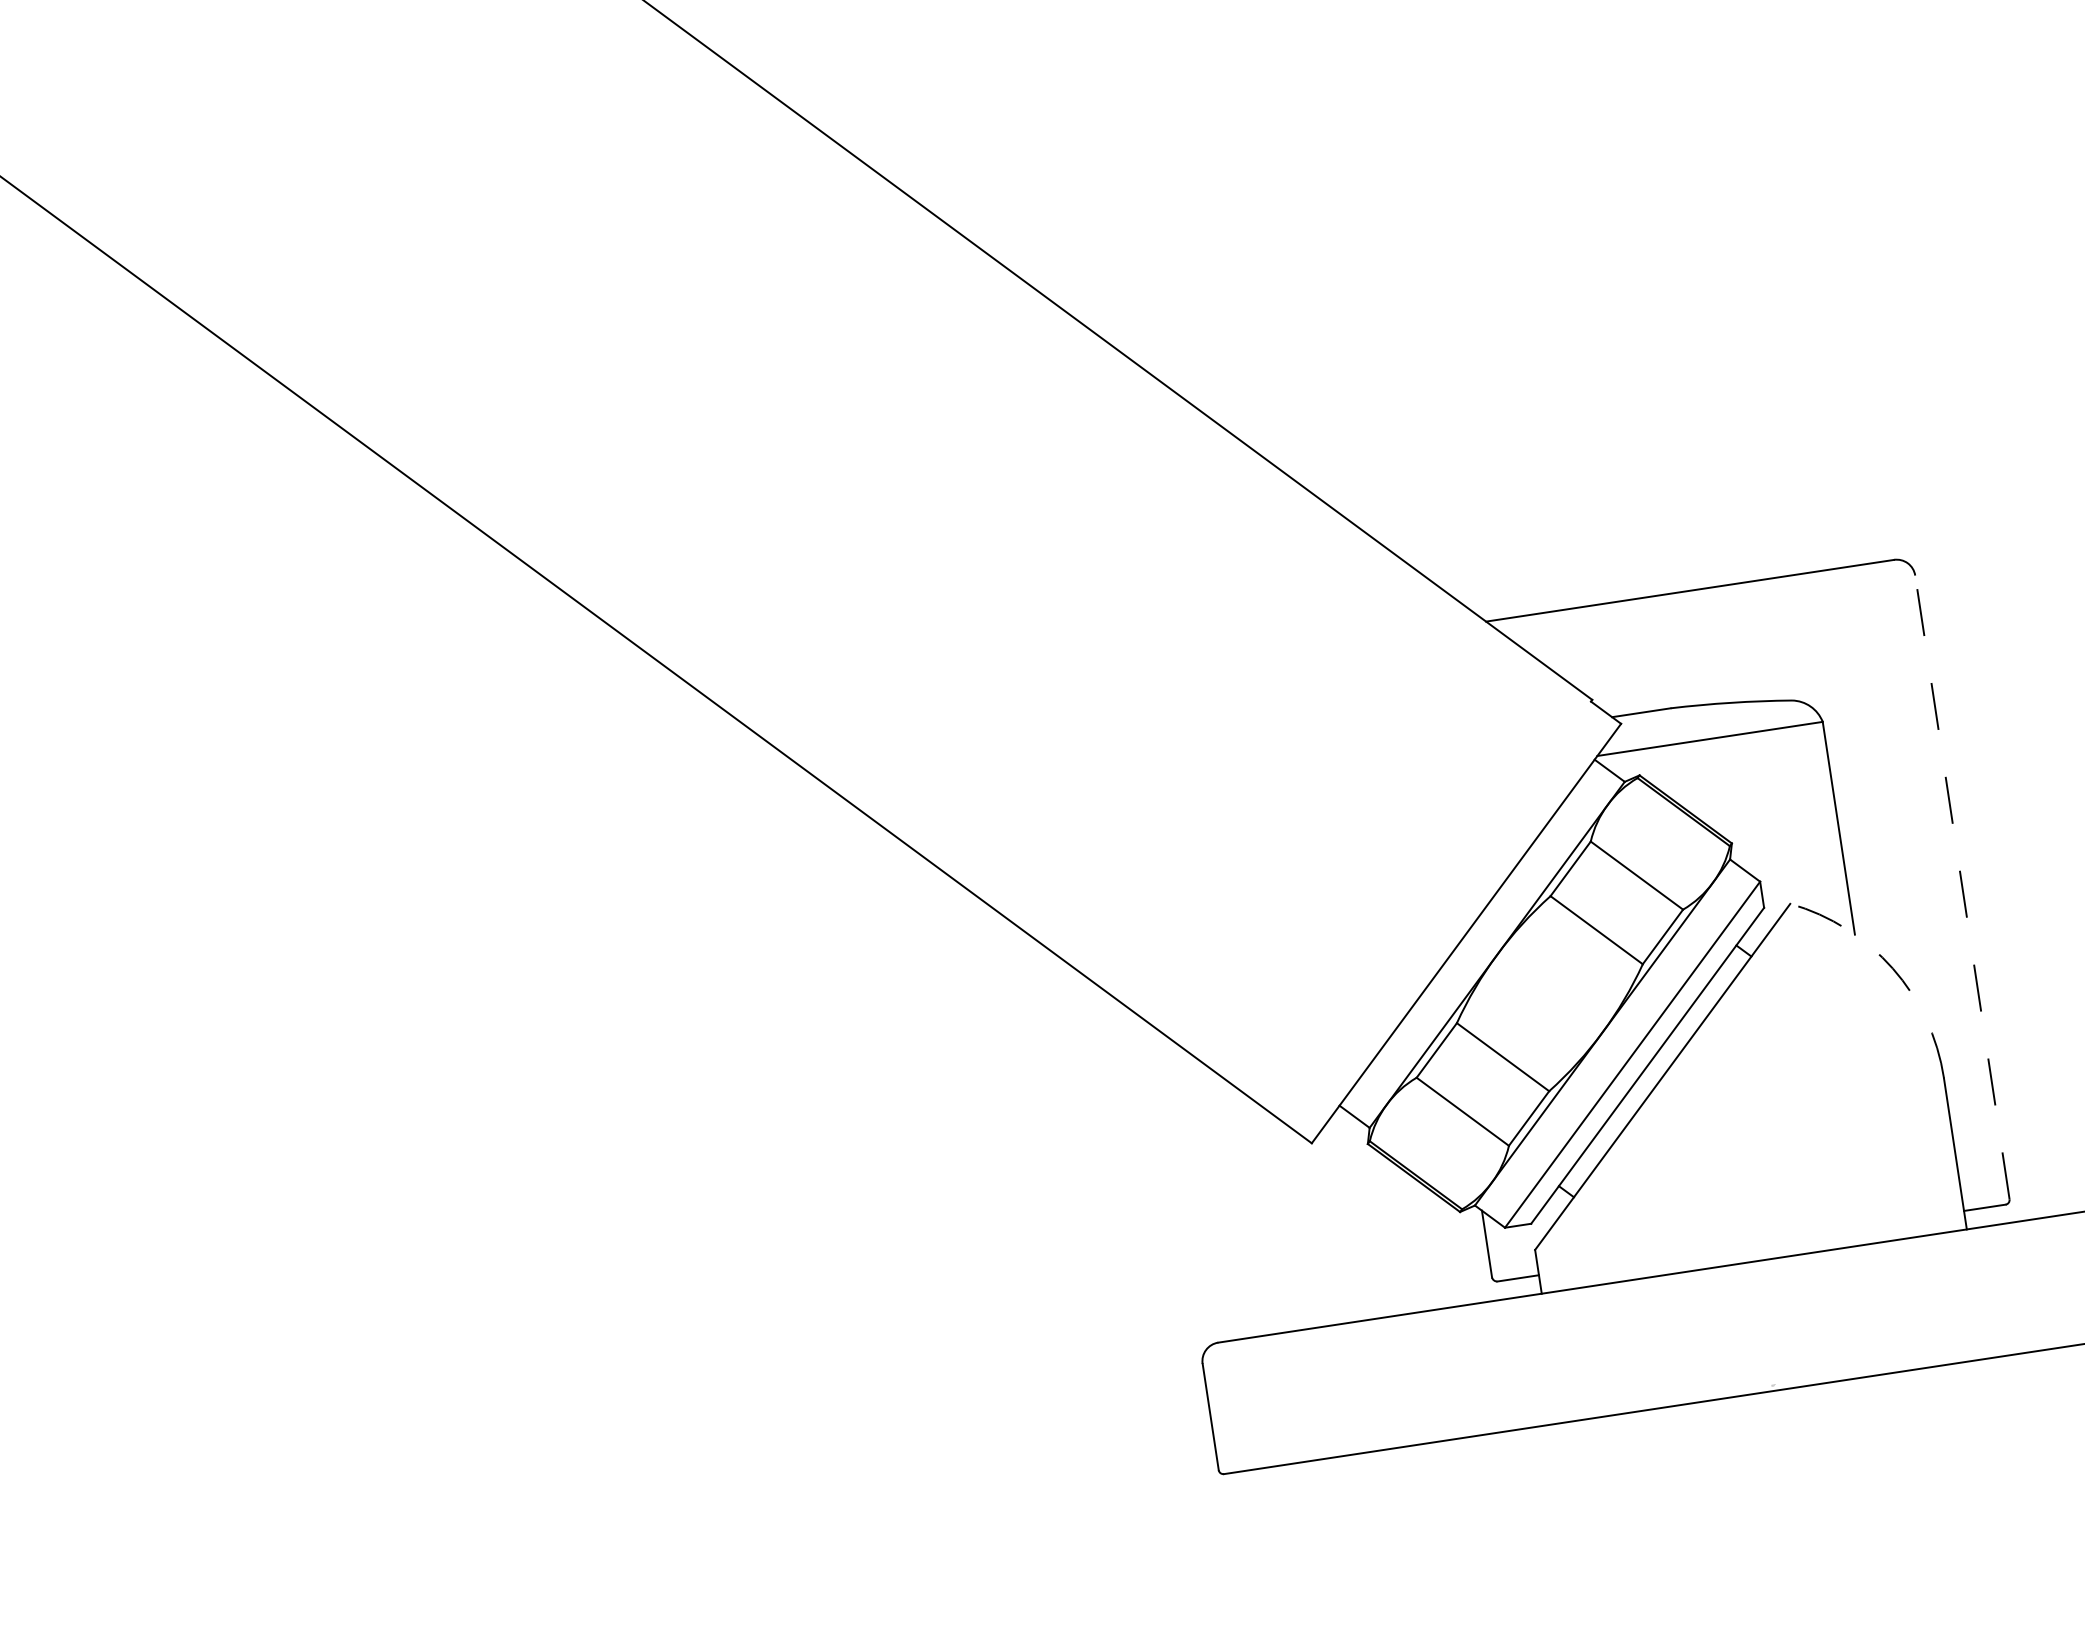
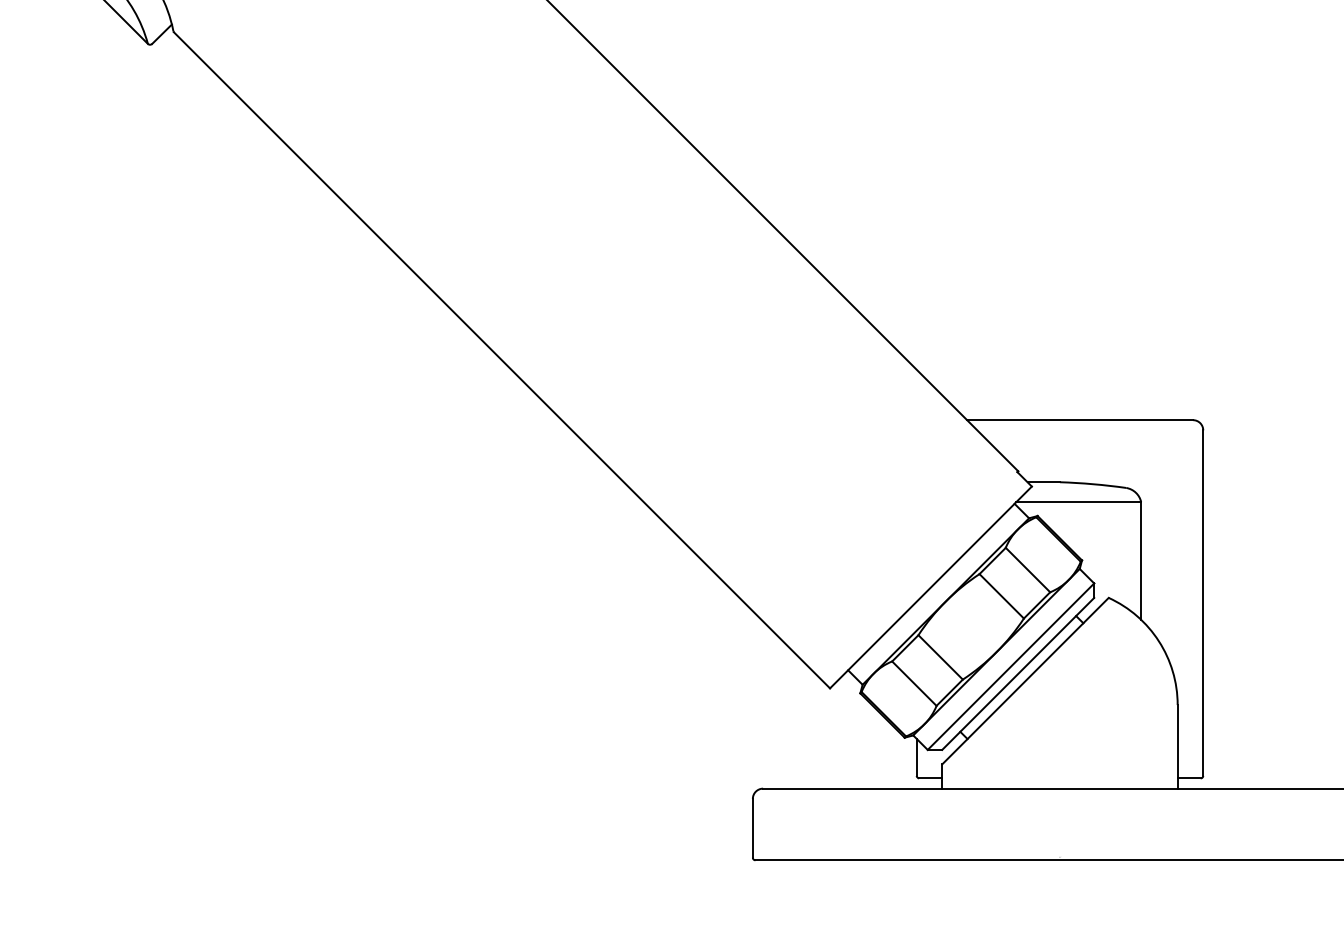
line: (1962, 888) -> (1203, 603), dashed -> solid
arc: (1892, 968) -> (1158, 641), dashed -> solid

